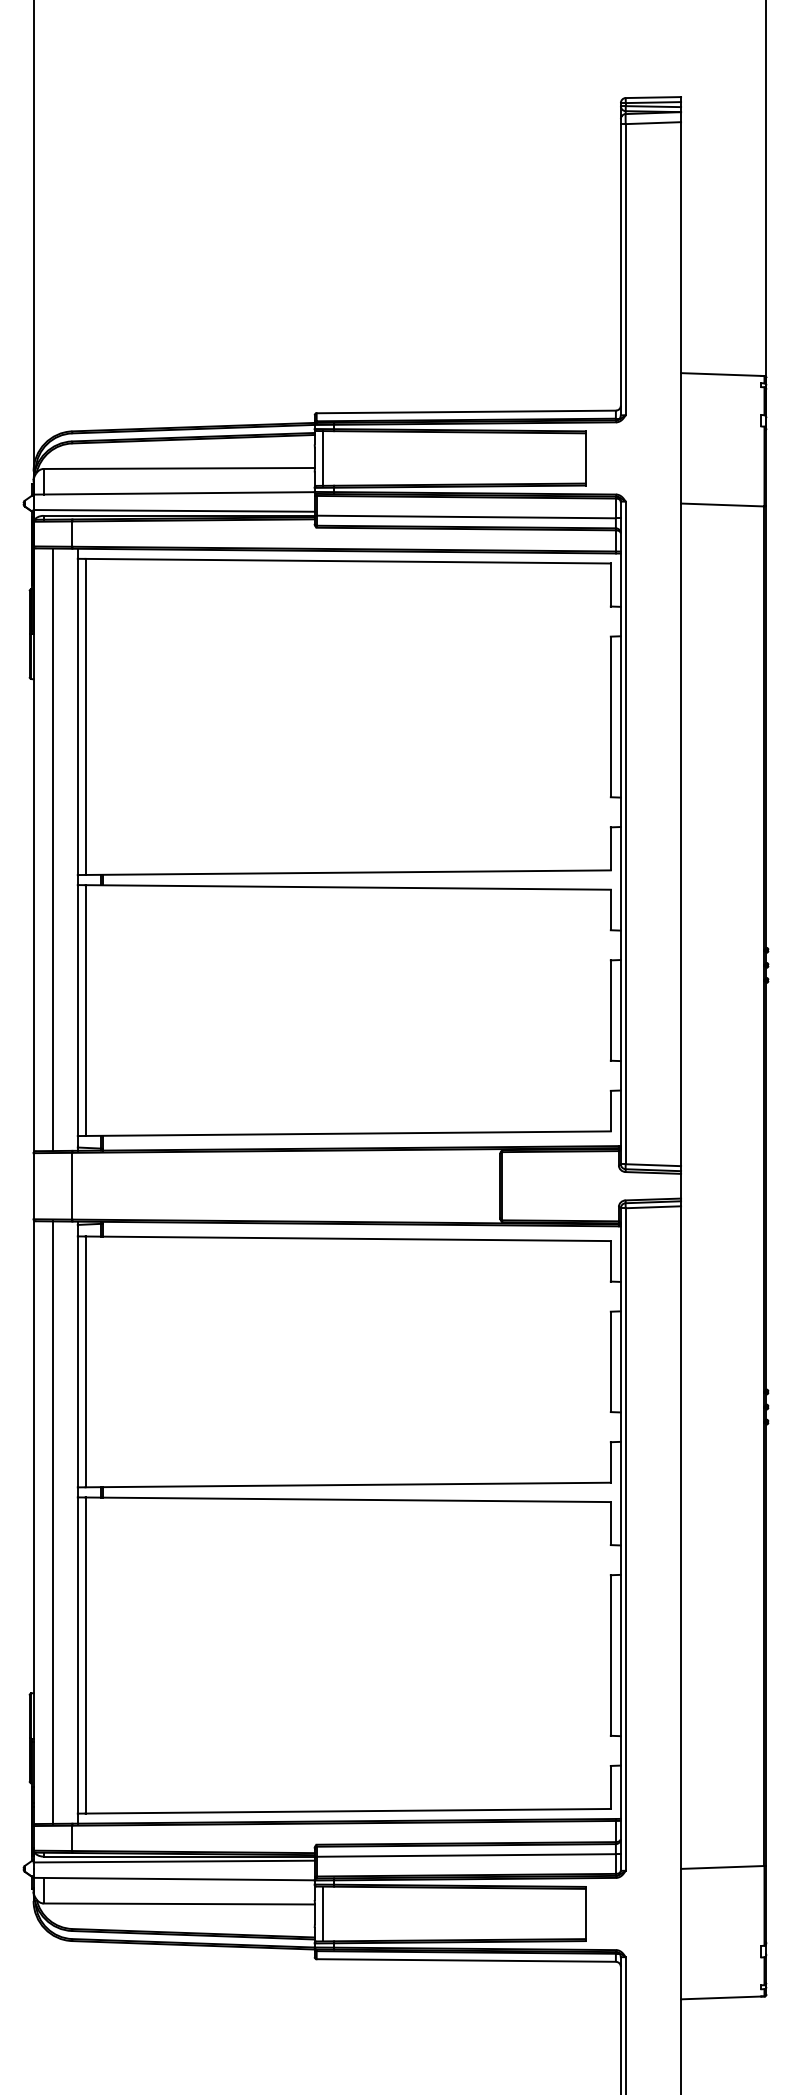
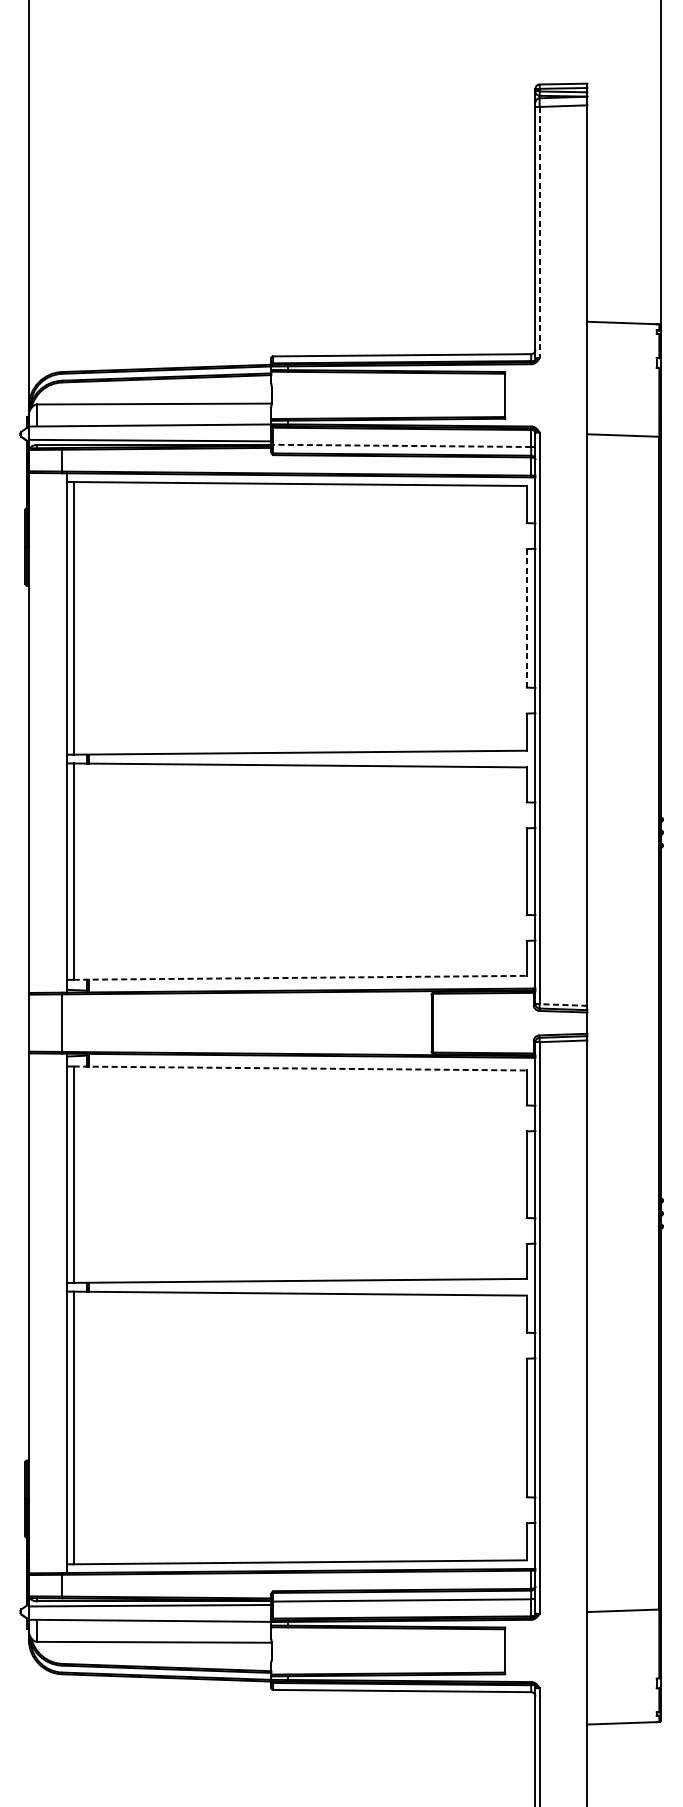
line: (625, 269) -> (539, 232), solid -> dashed
line: (322, 458) -> (278, 395), removed
line: (466, 517) -> (402, 446), solid -> dashed
line: (610, 716) -> (526, 617), solid -> dashed
line: (52, 849) -> (45, 732), removed
line: (348, 1133) -> (300, 977), solid -> dashed
line: (653, 1165) -> (563, 1005), solid -> dashed
line: (348, 1238) -> (300, 1068), solid -> dashed
line: (52, 1522) -> (45, 1313), removed
line: (322, 1913) -> (278, 1650), removed

